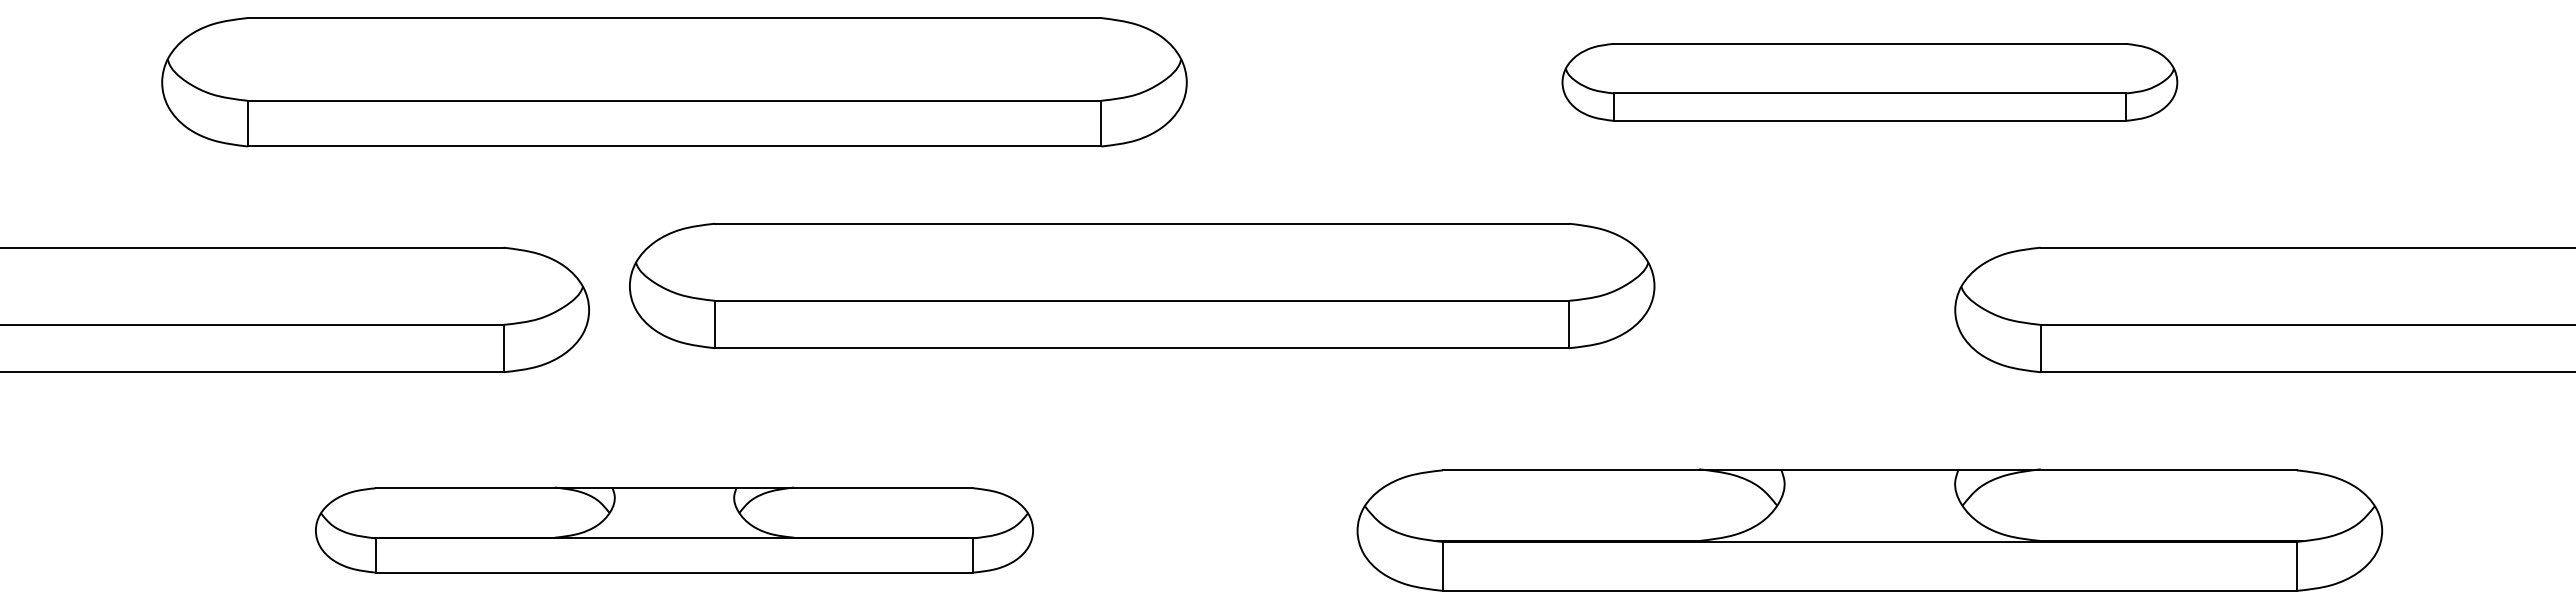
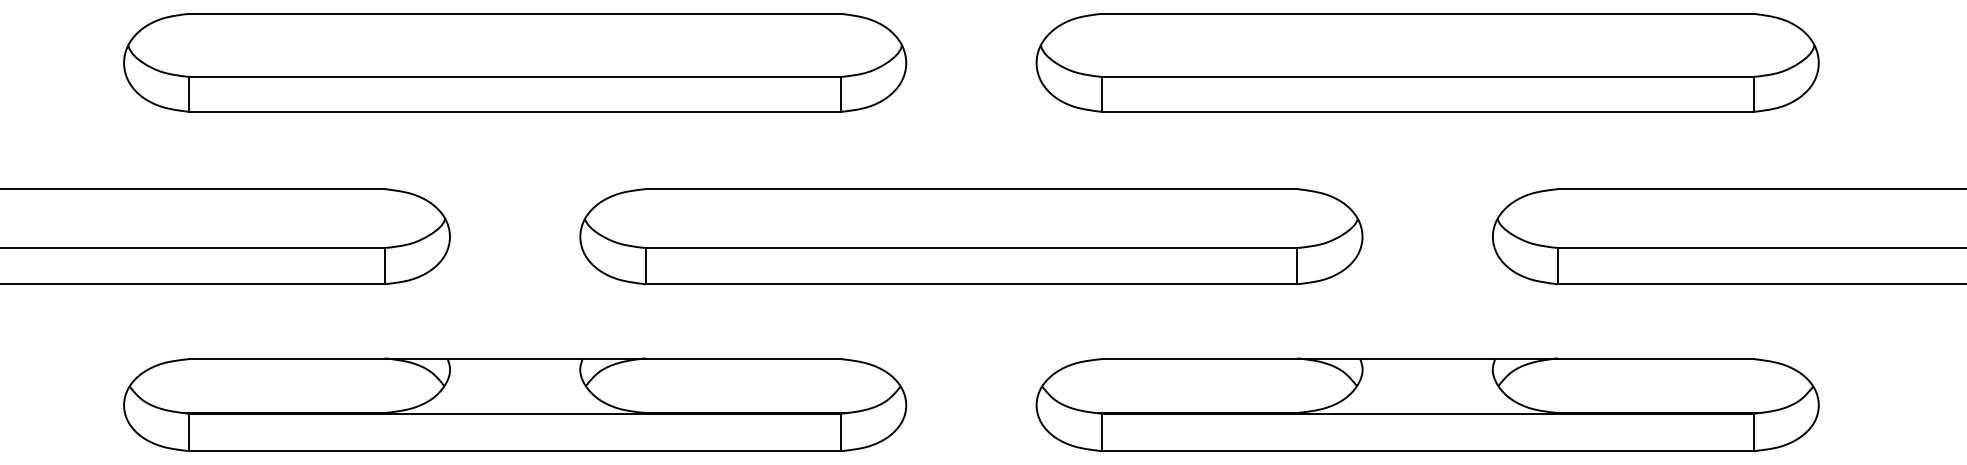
part: (1869, 82) -> (1427, 63), size x1.67
part: (1142, 285) -> (971, 236), moved
part: (674, 529) -> (515, 404), size x1.43

